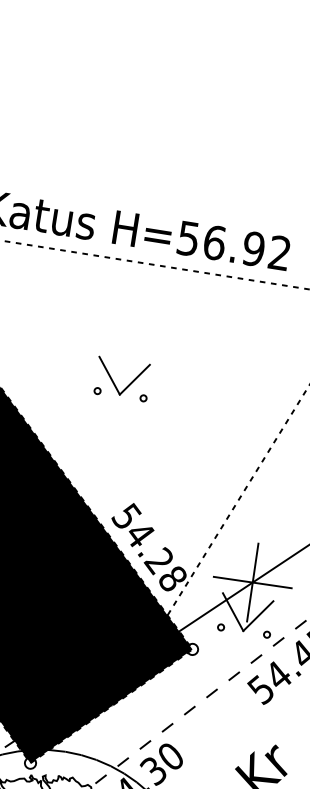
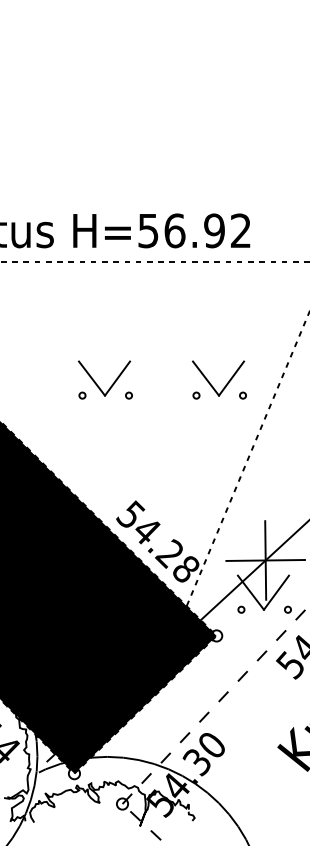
part: (241, 401) -> (226, 383), added

